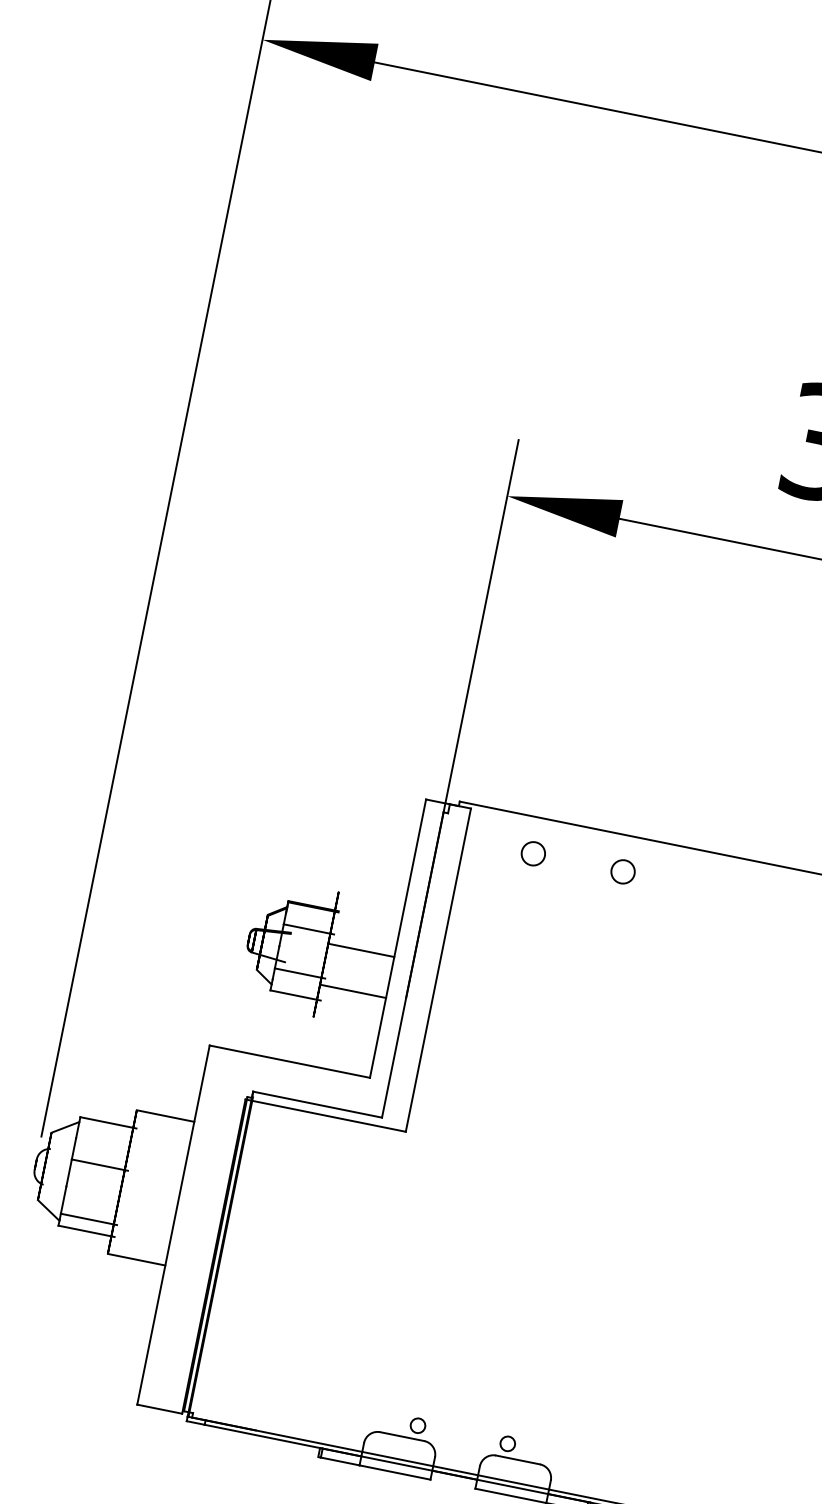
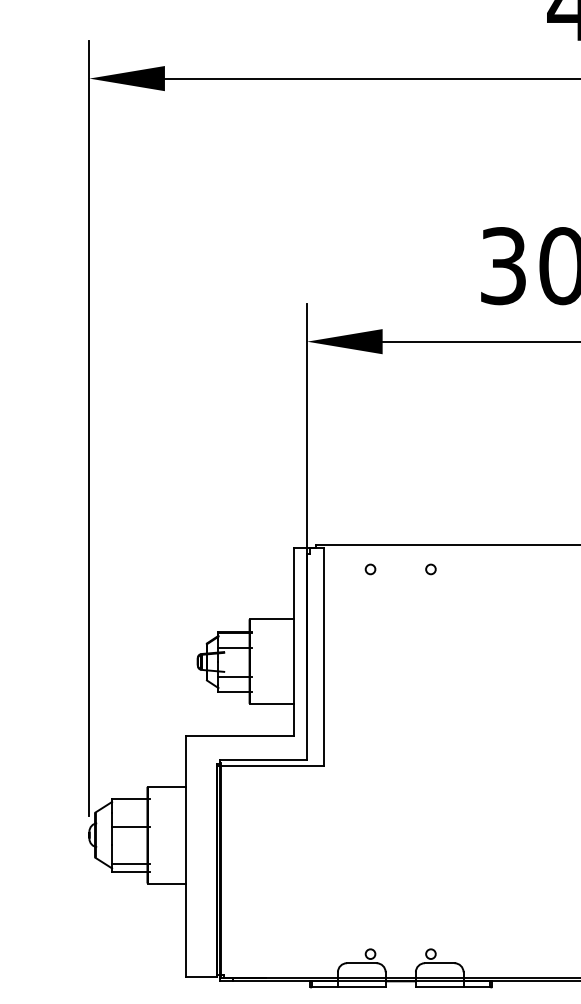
circle: (533, 853) -> (370, 569), size x0.62
circle: (622, 871) -> (430, 569), size x0.62
line: (360, 950) -> (271, 619), moved
line: (352, 990) -> (271, 703), moved

